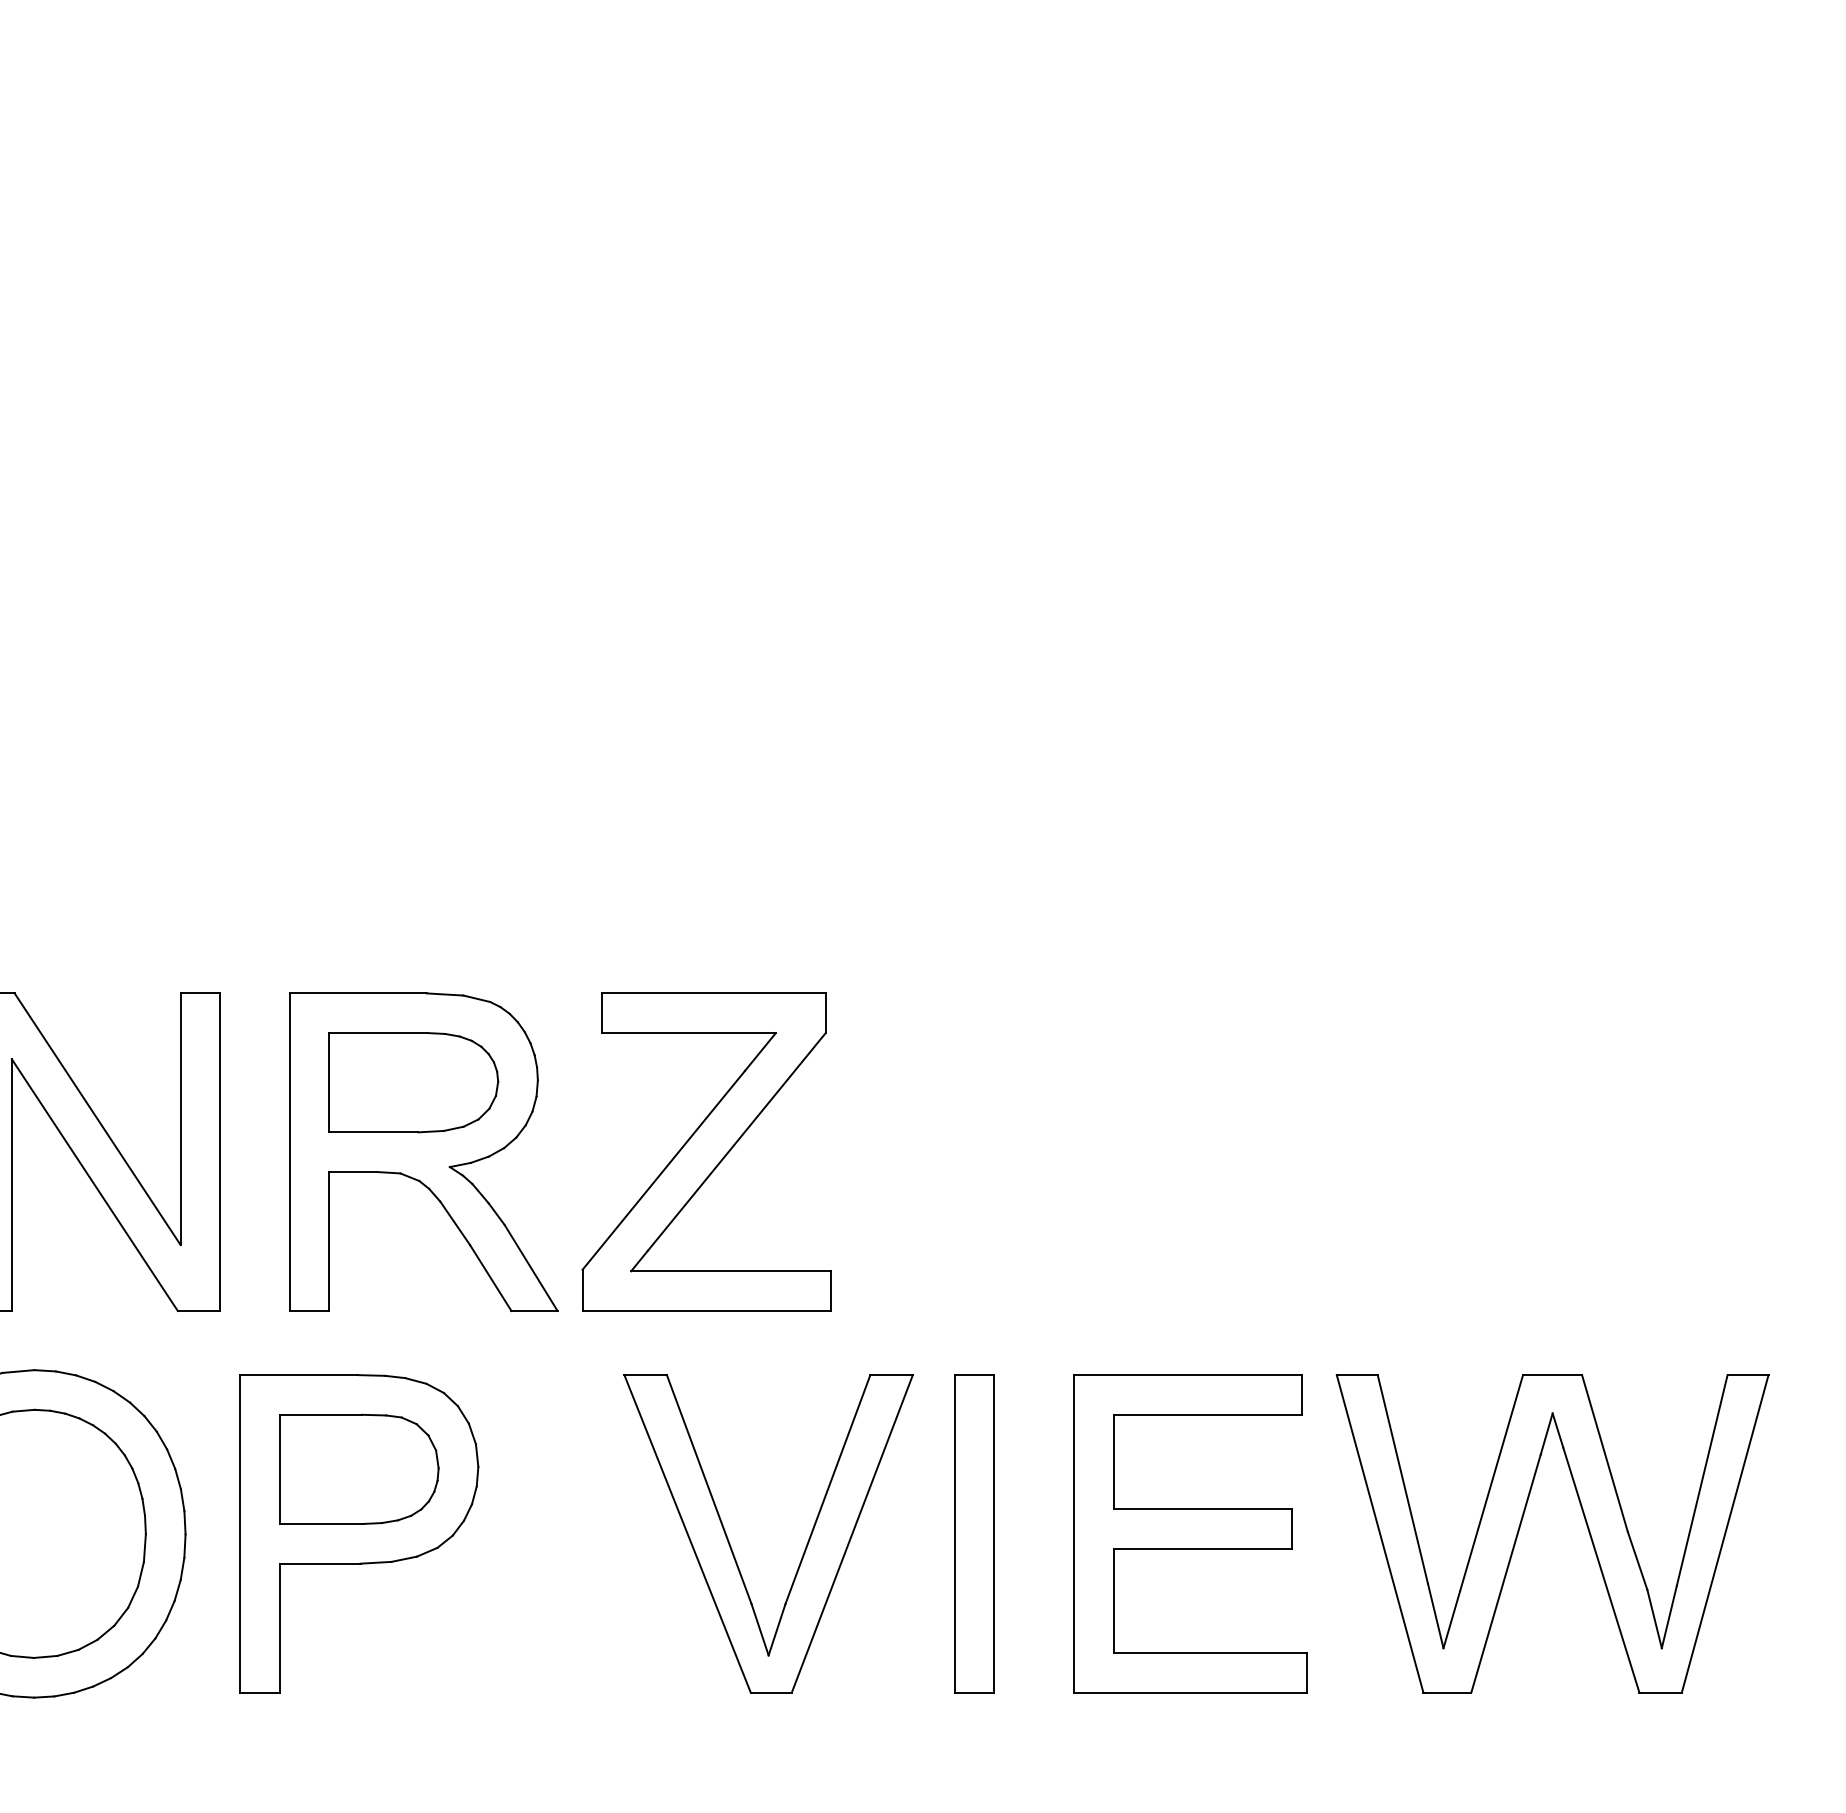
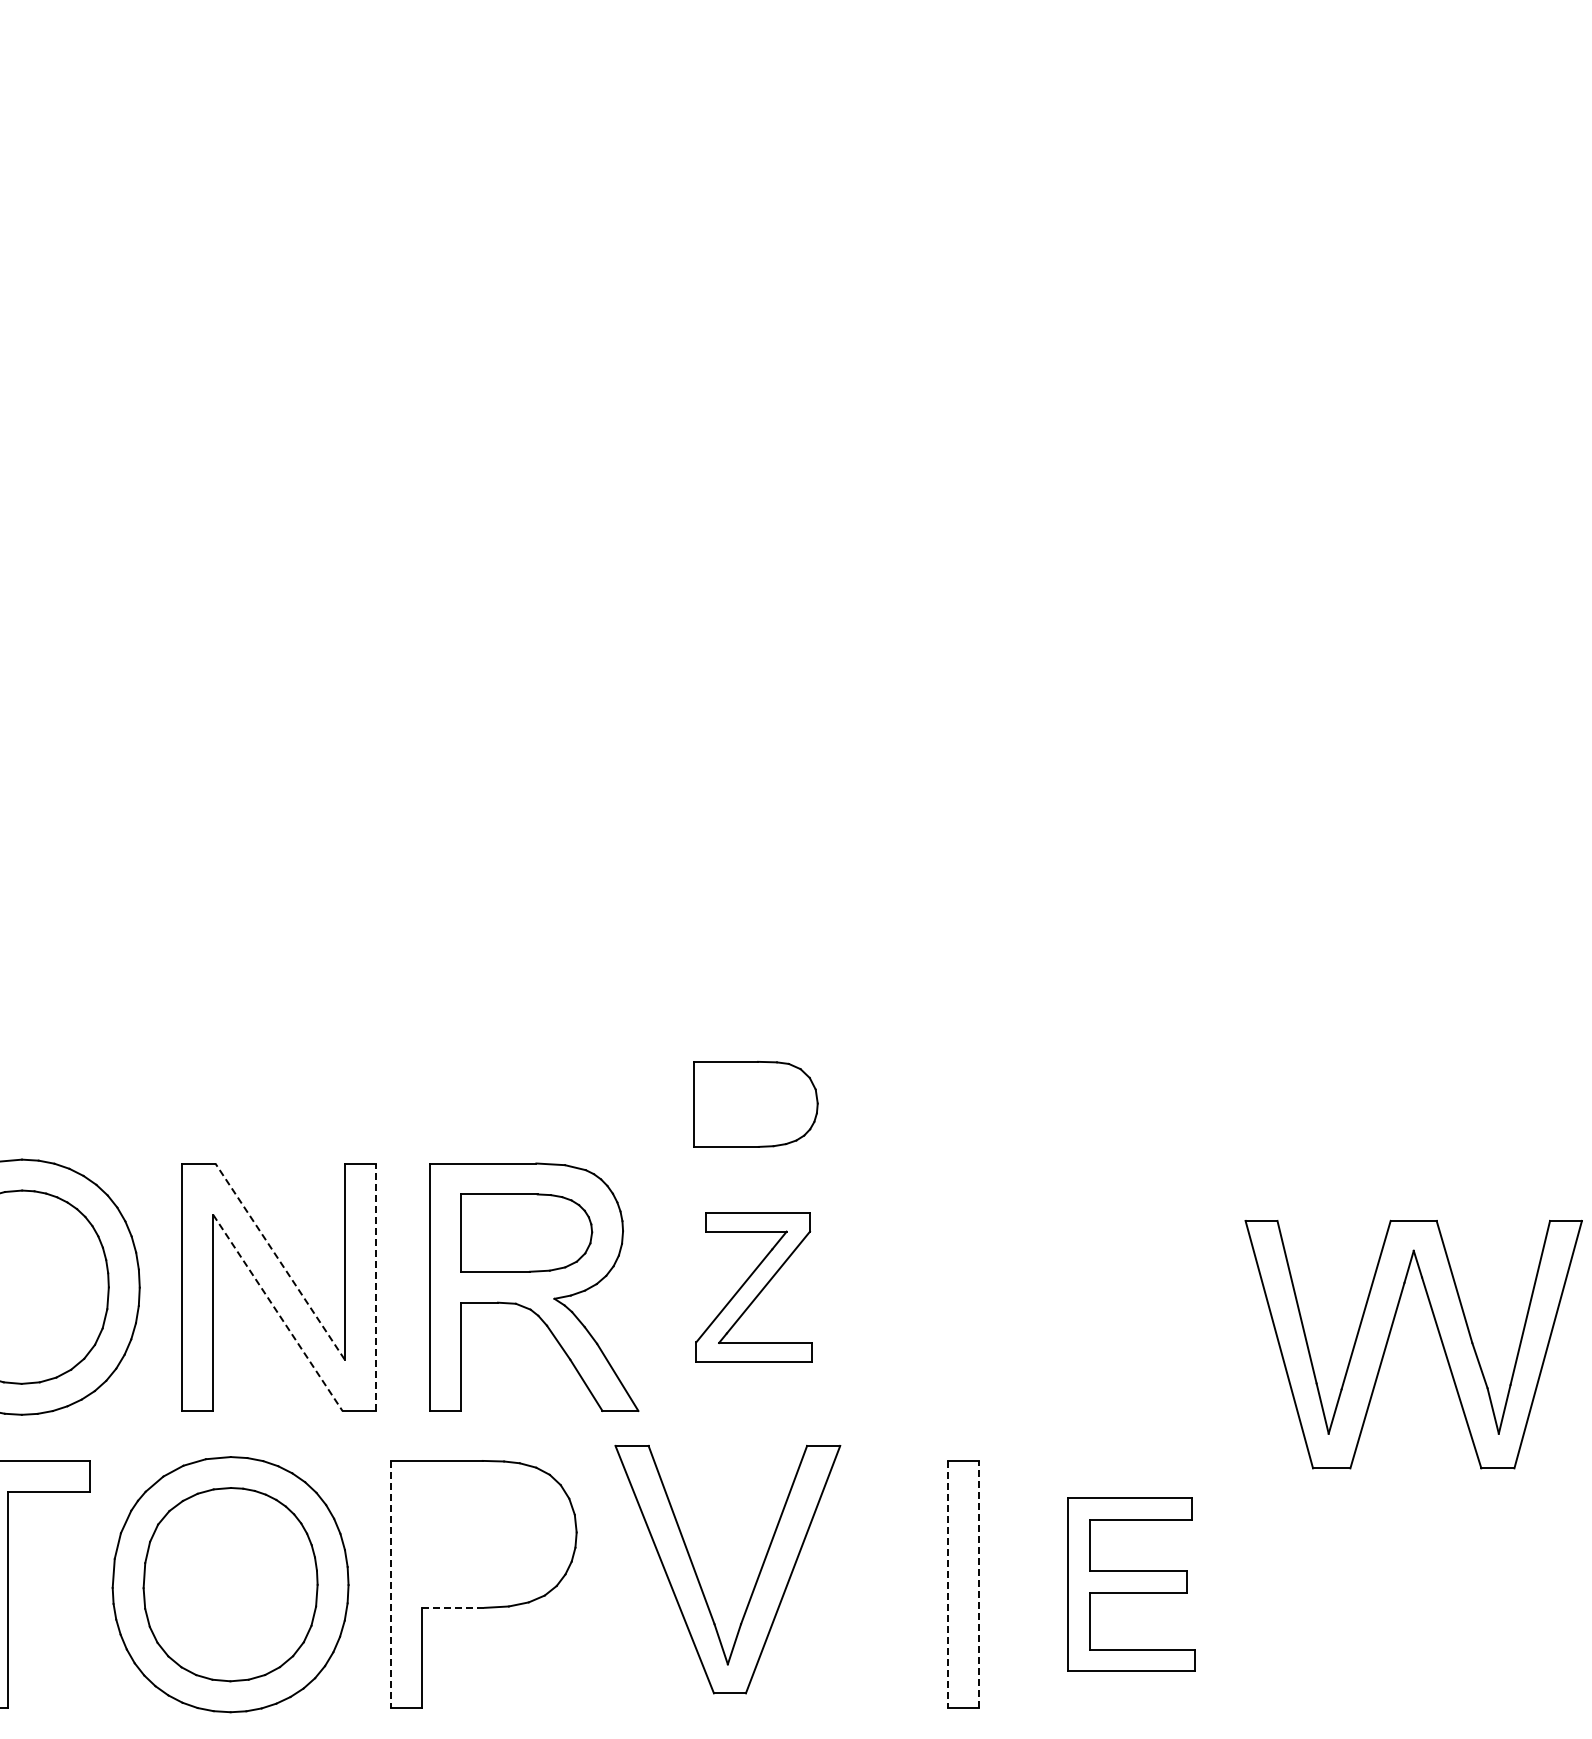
line: (96, 1119) -> (279, 1261), solid -> dashed
line: (220, 1152) -> (375, 1287), solid -> dashed
part: (705, 1152) -> (753, 1287), size x0.6
line: (95, 1185) -> (278, 1313), solid -> dashed
part: (358, 1469) -> (755, 1104), moved
part: (1522, 1522) -> (1390, 1335), moved
line: (240, 1533) -> (391, 1584), solid -> dashed
line: (954, 1533) -> (947, 1584), solid -> dashed
line: (994, 1533) -> (978, 1584), solid -> dashed
part: (1190, 1533) -> (1131, 1584), size x0.7
part: (733, 1550) -> (700, 1582), moved
line: (320, 1563) -> (453, 1607), solid -> dashed

